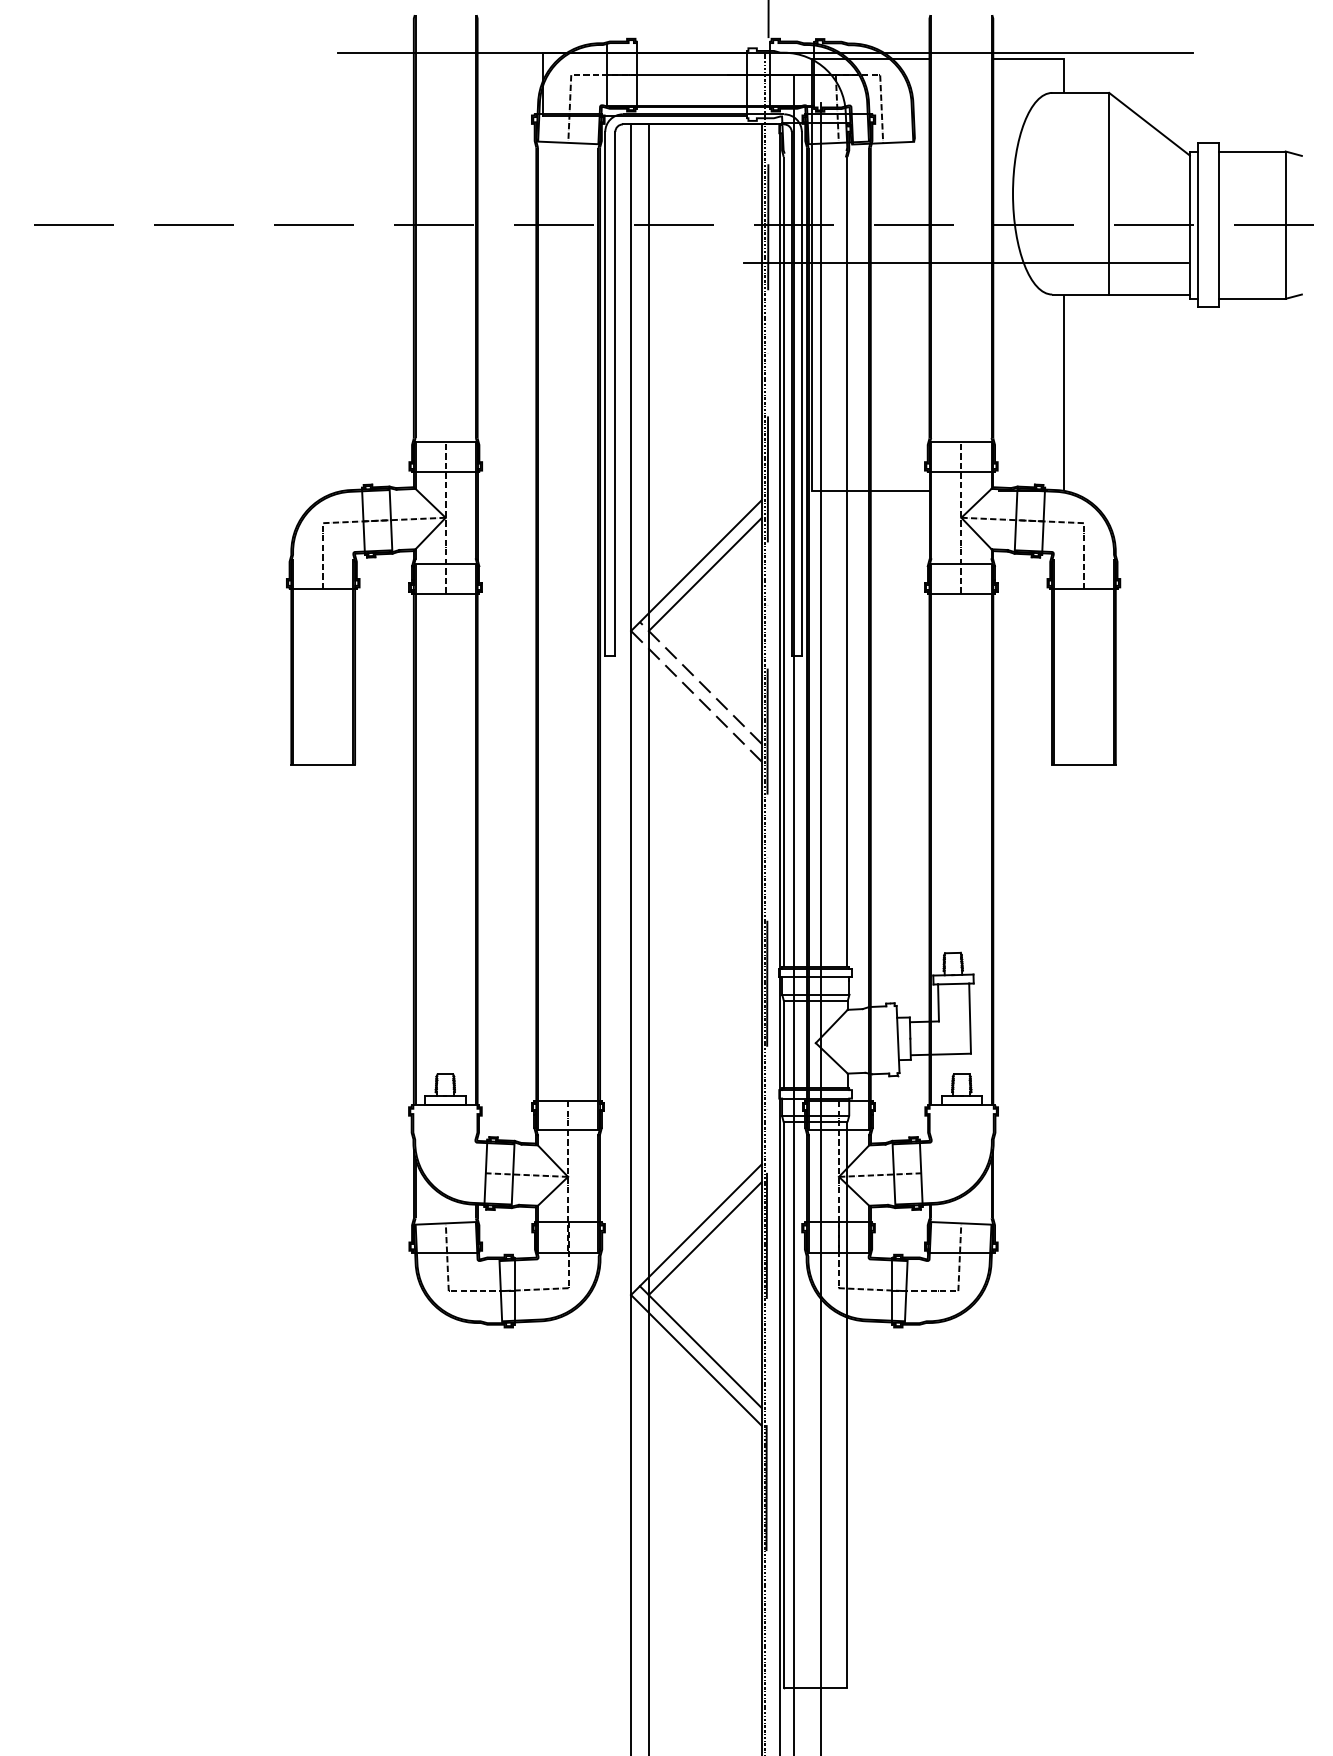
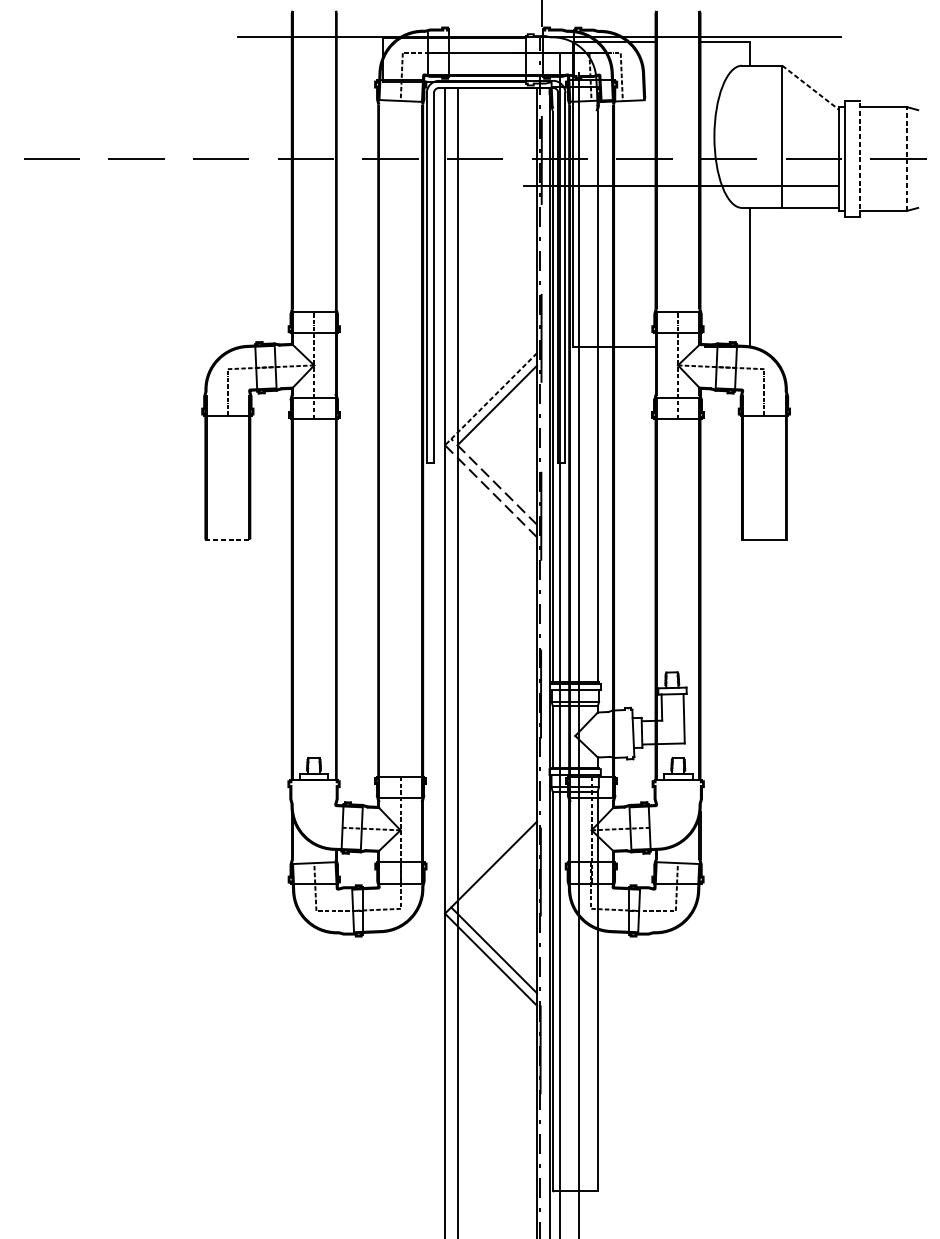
line: (1149, 124) -> (810, 87), solid -> dashed
line: (1219, 225) -> (860, 159), solid -> dashed
line: (1285, 225) -> (906, 159), solid -> dashed
line: (695, 566) -> (490, 399), solid -> dashed
line: (323, 764) -> (228, 539), solid -> dashed
line: (704, 1238) -> (496, 873), removed

